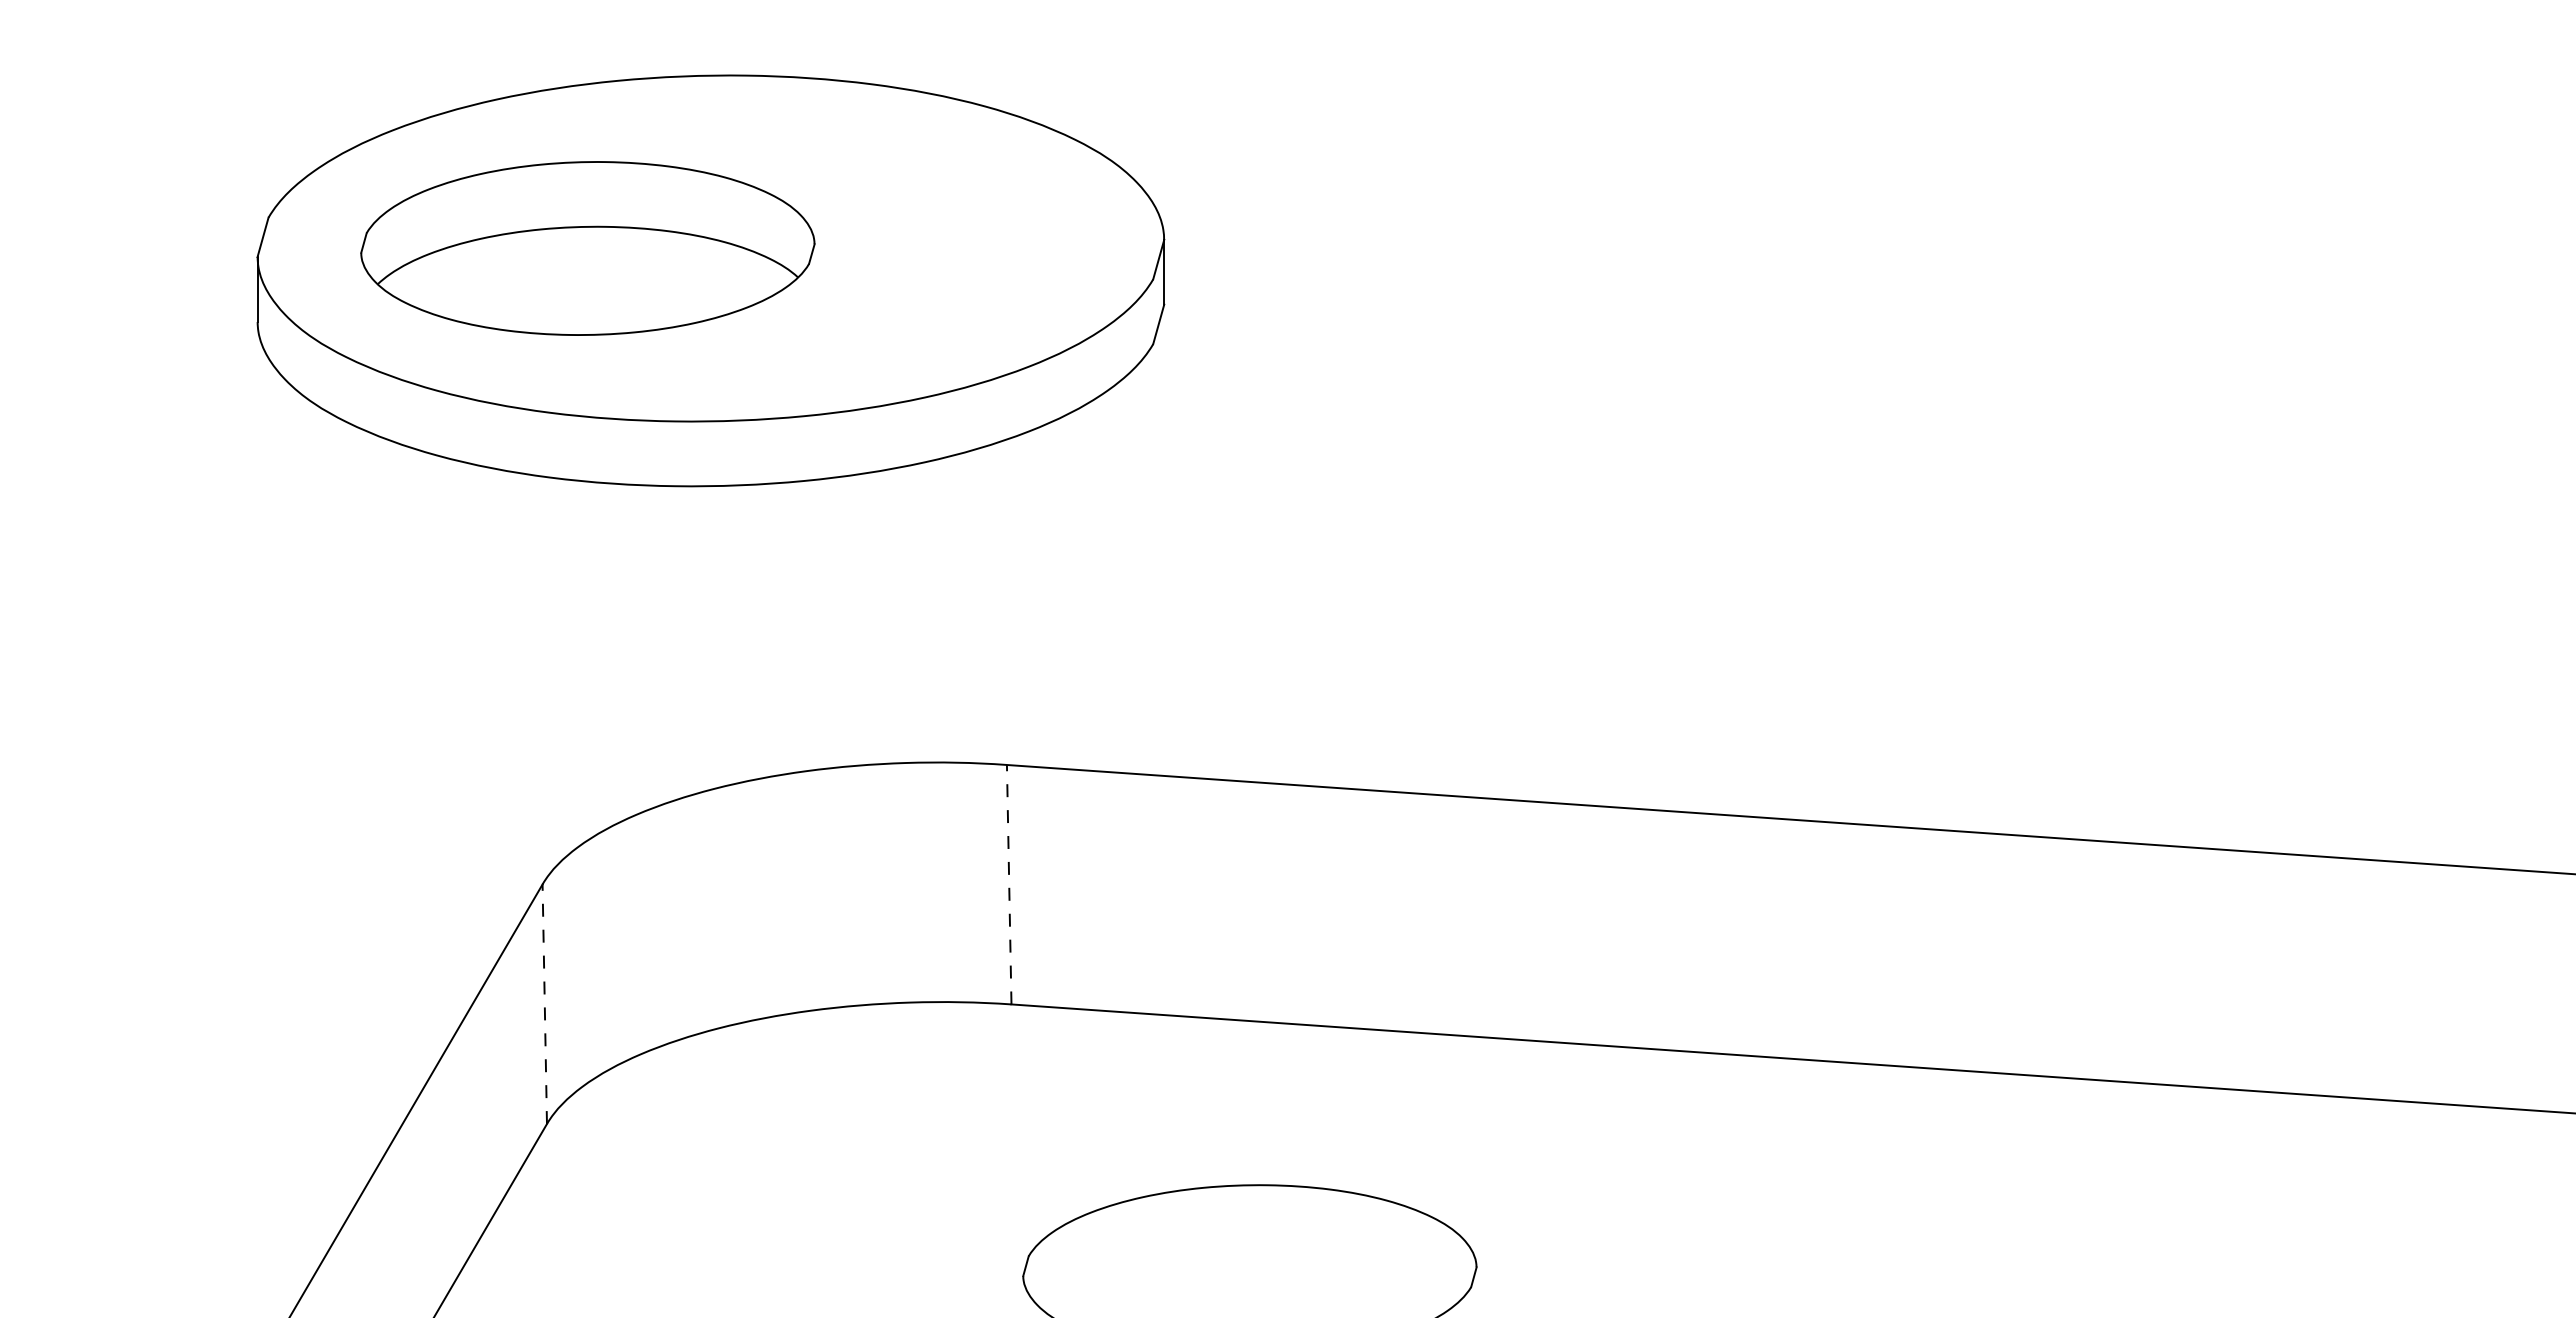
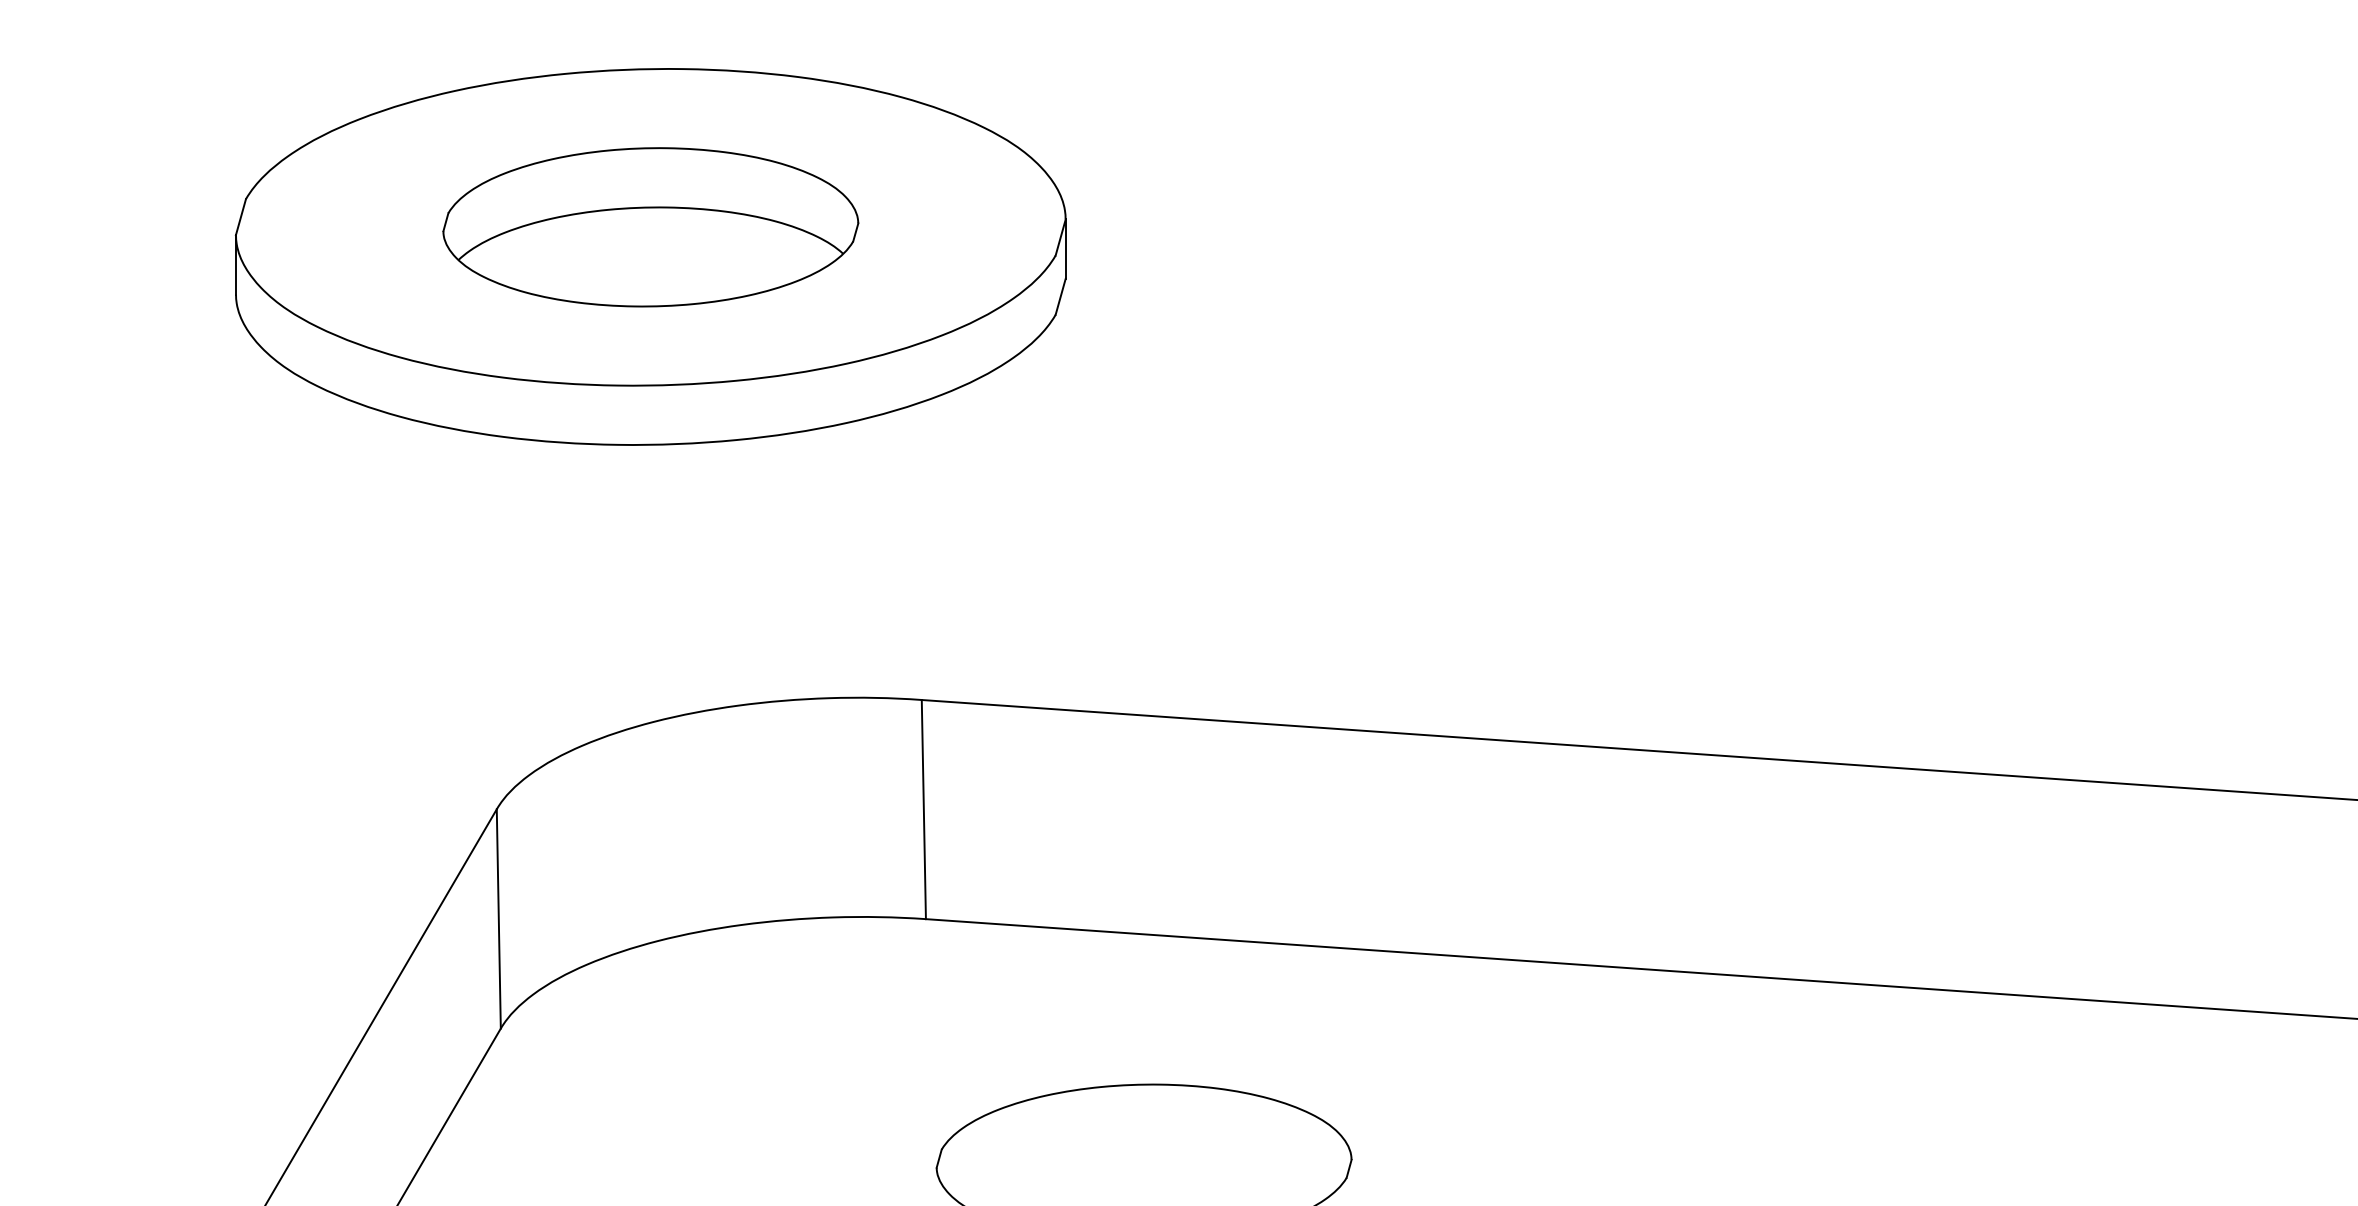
part: (587, 248) -> (650, 227), moved
line: (1009, 884) -> (924, 809), dashed -> solid
line: (544, 1004) -> (498, 919), dashed -> solid

